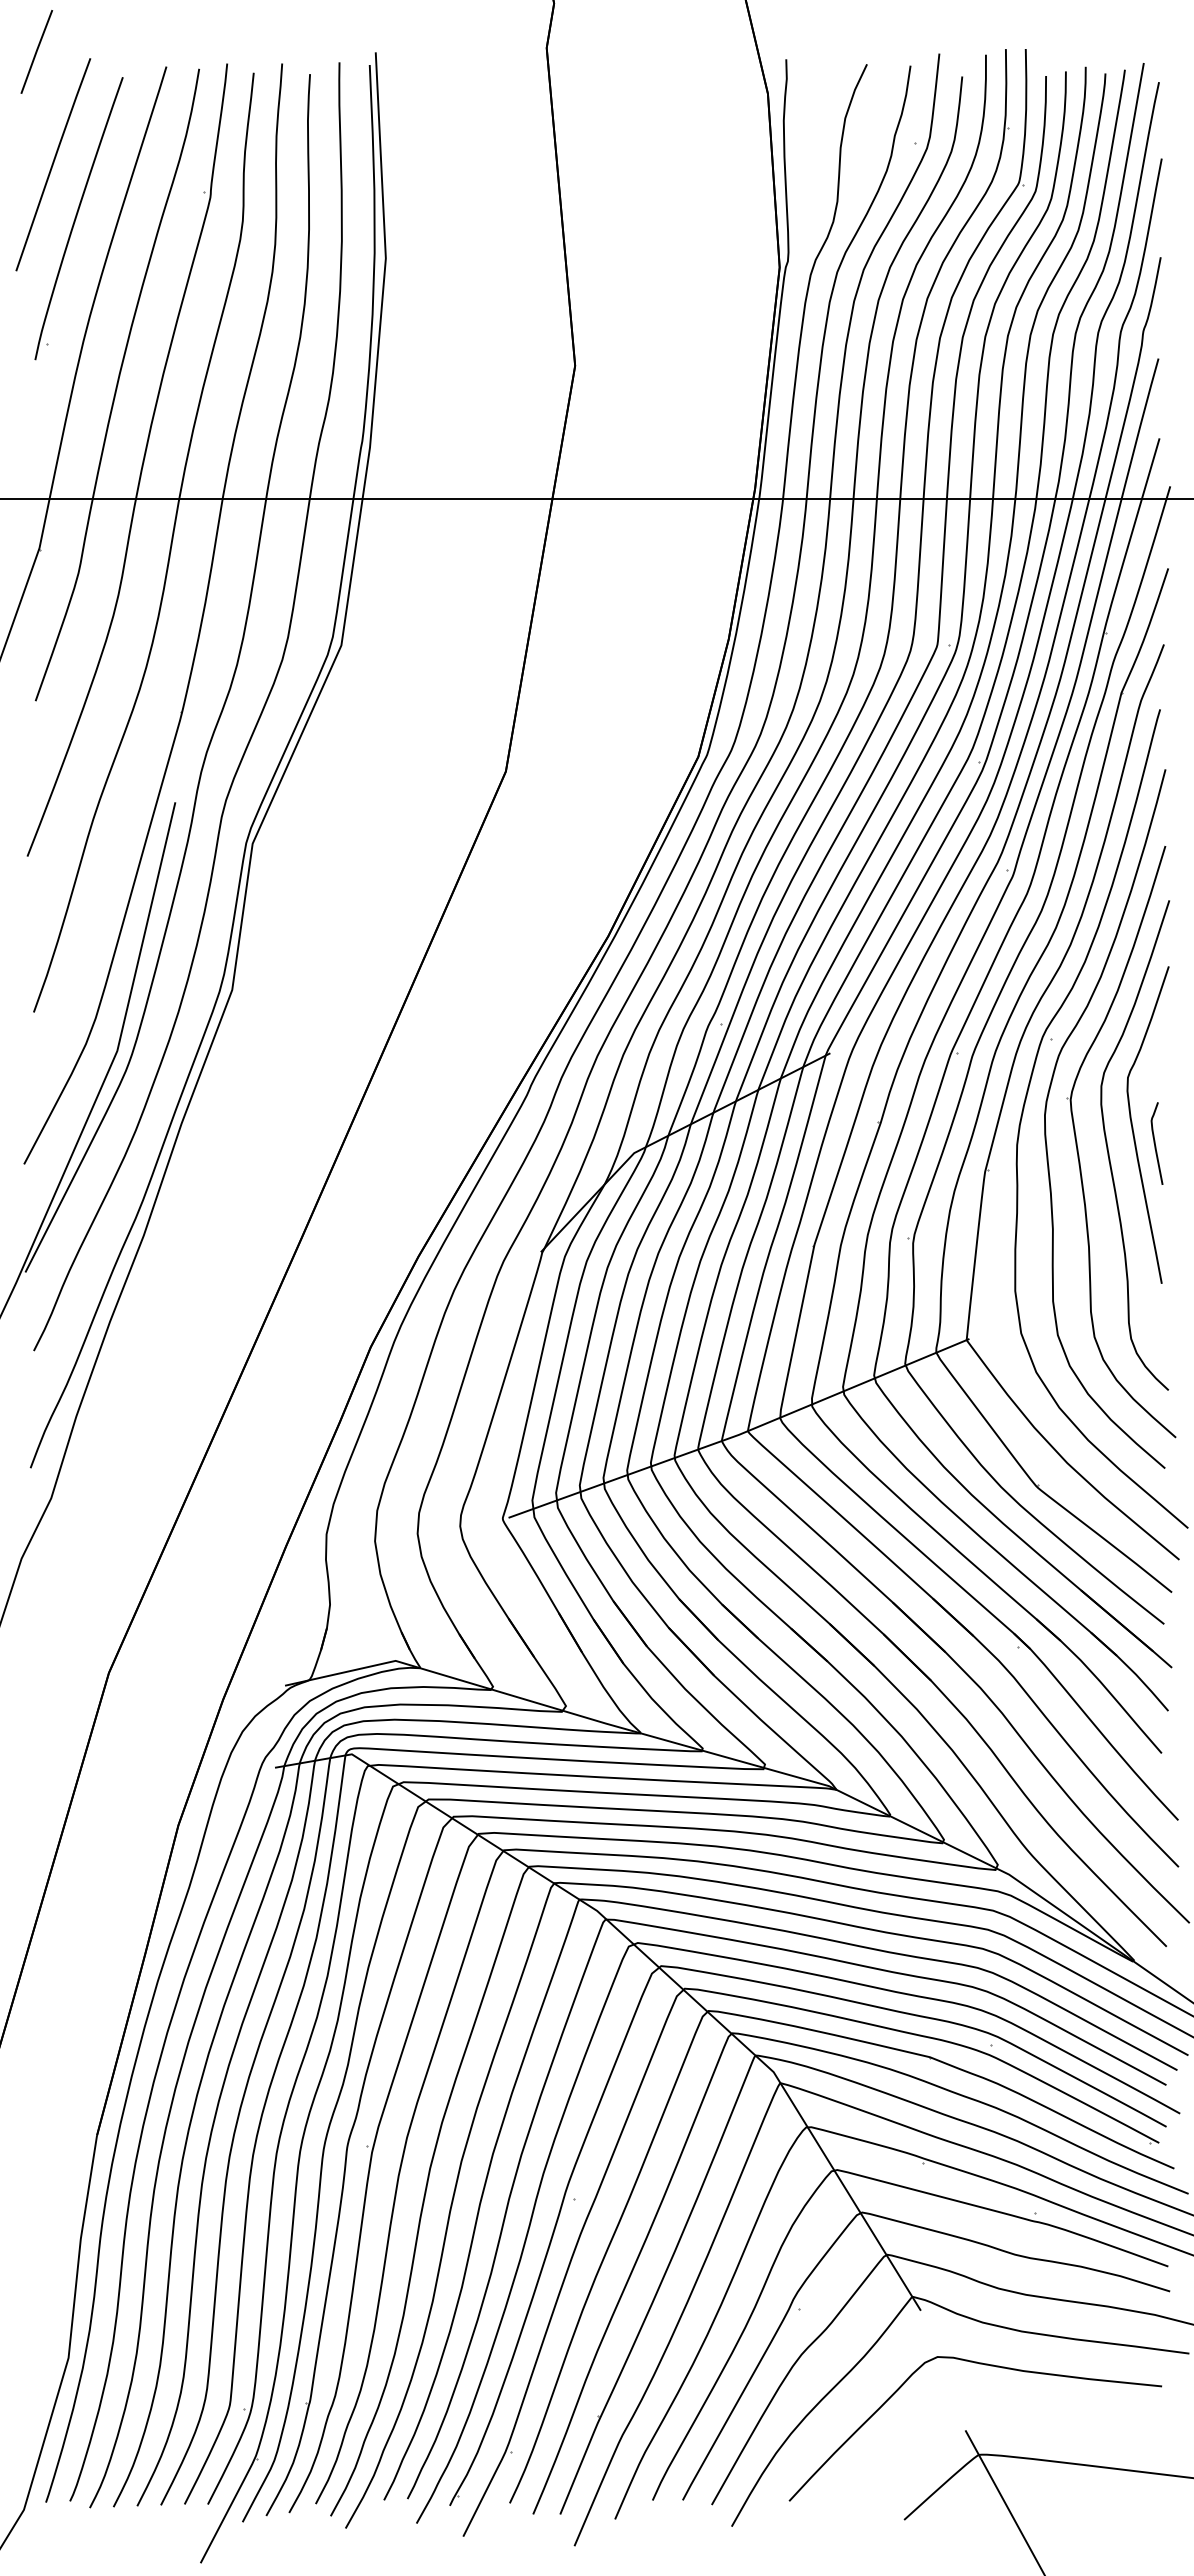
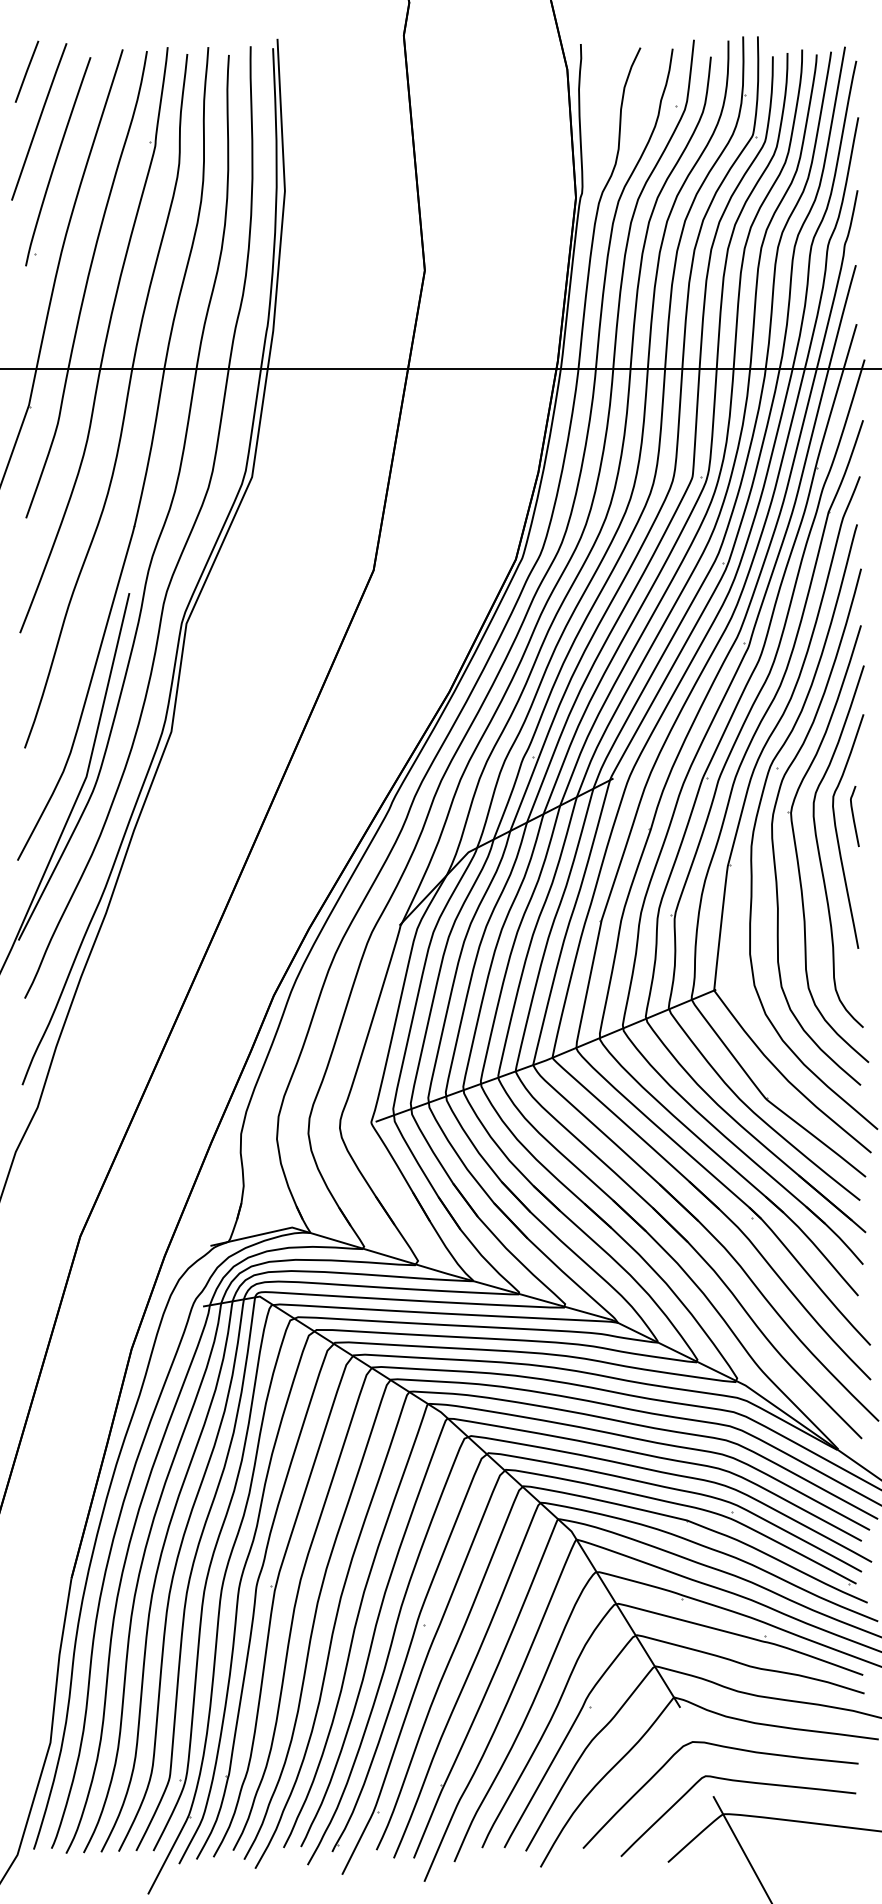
line: (36, 51) -> (26, 71), moved
curve: (1155, 1143) -> (853, 816), moved
curve: (1003, 2411) -> (741, 1782), added

